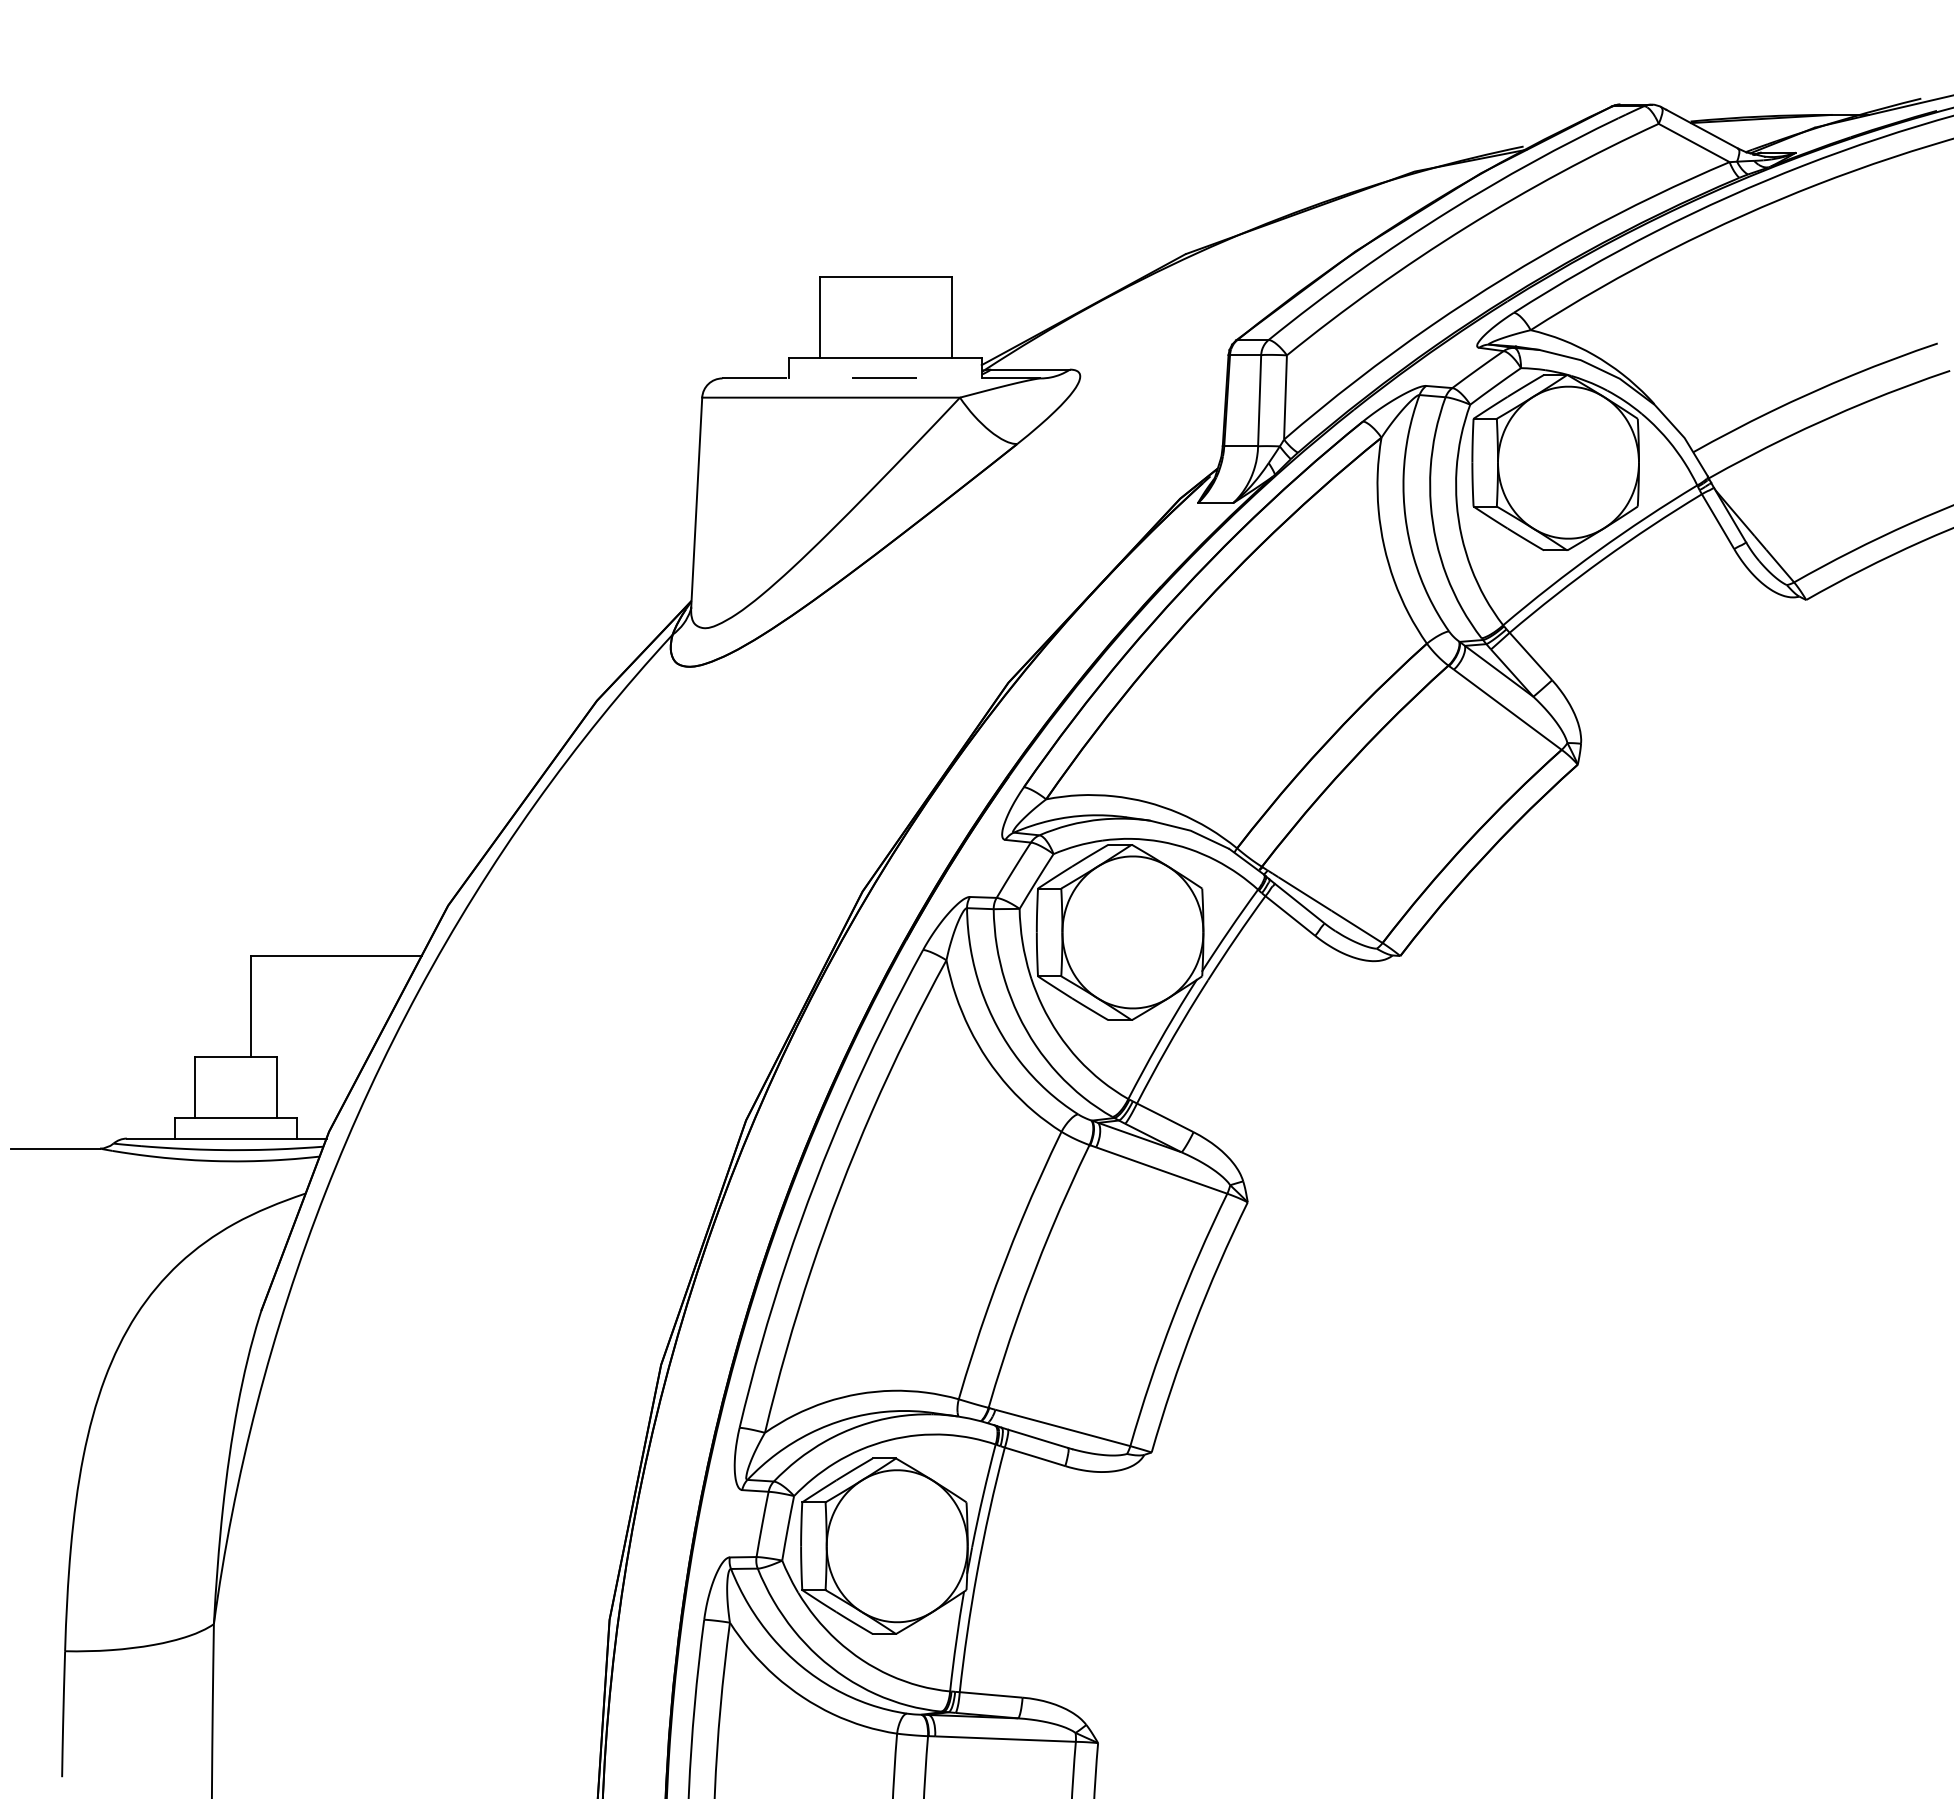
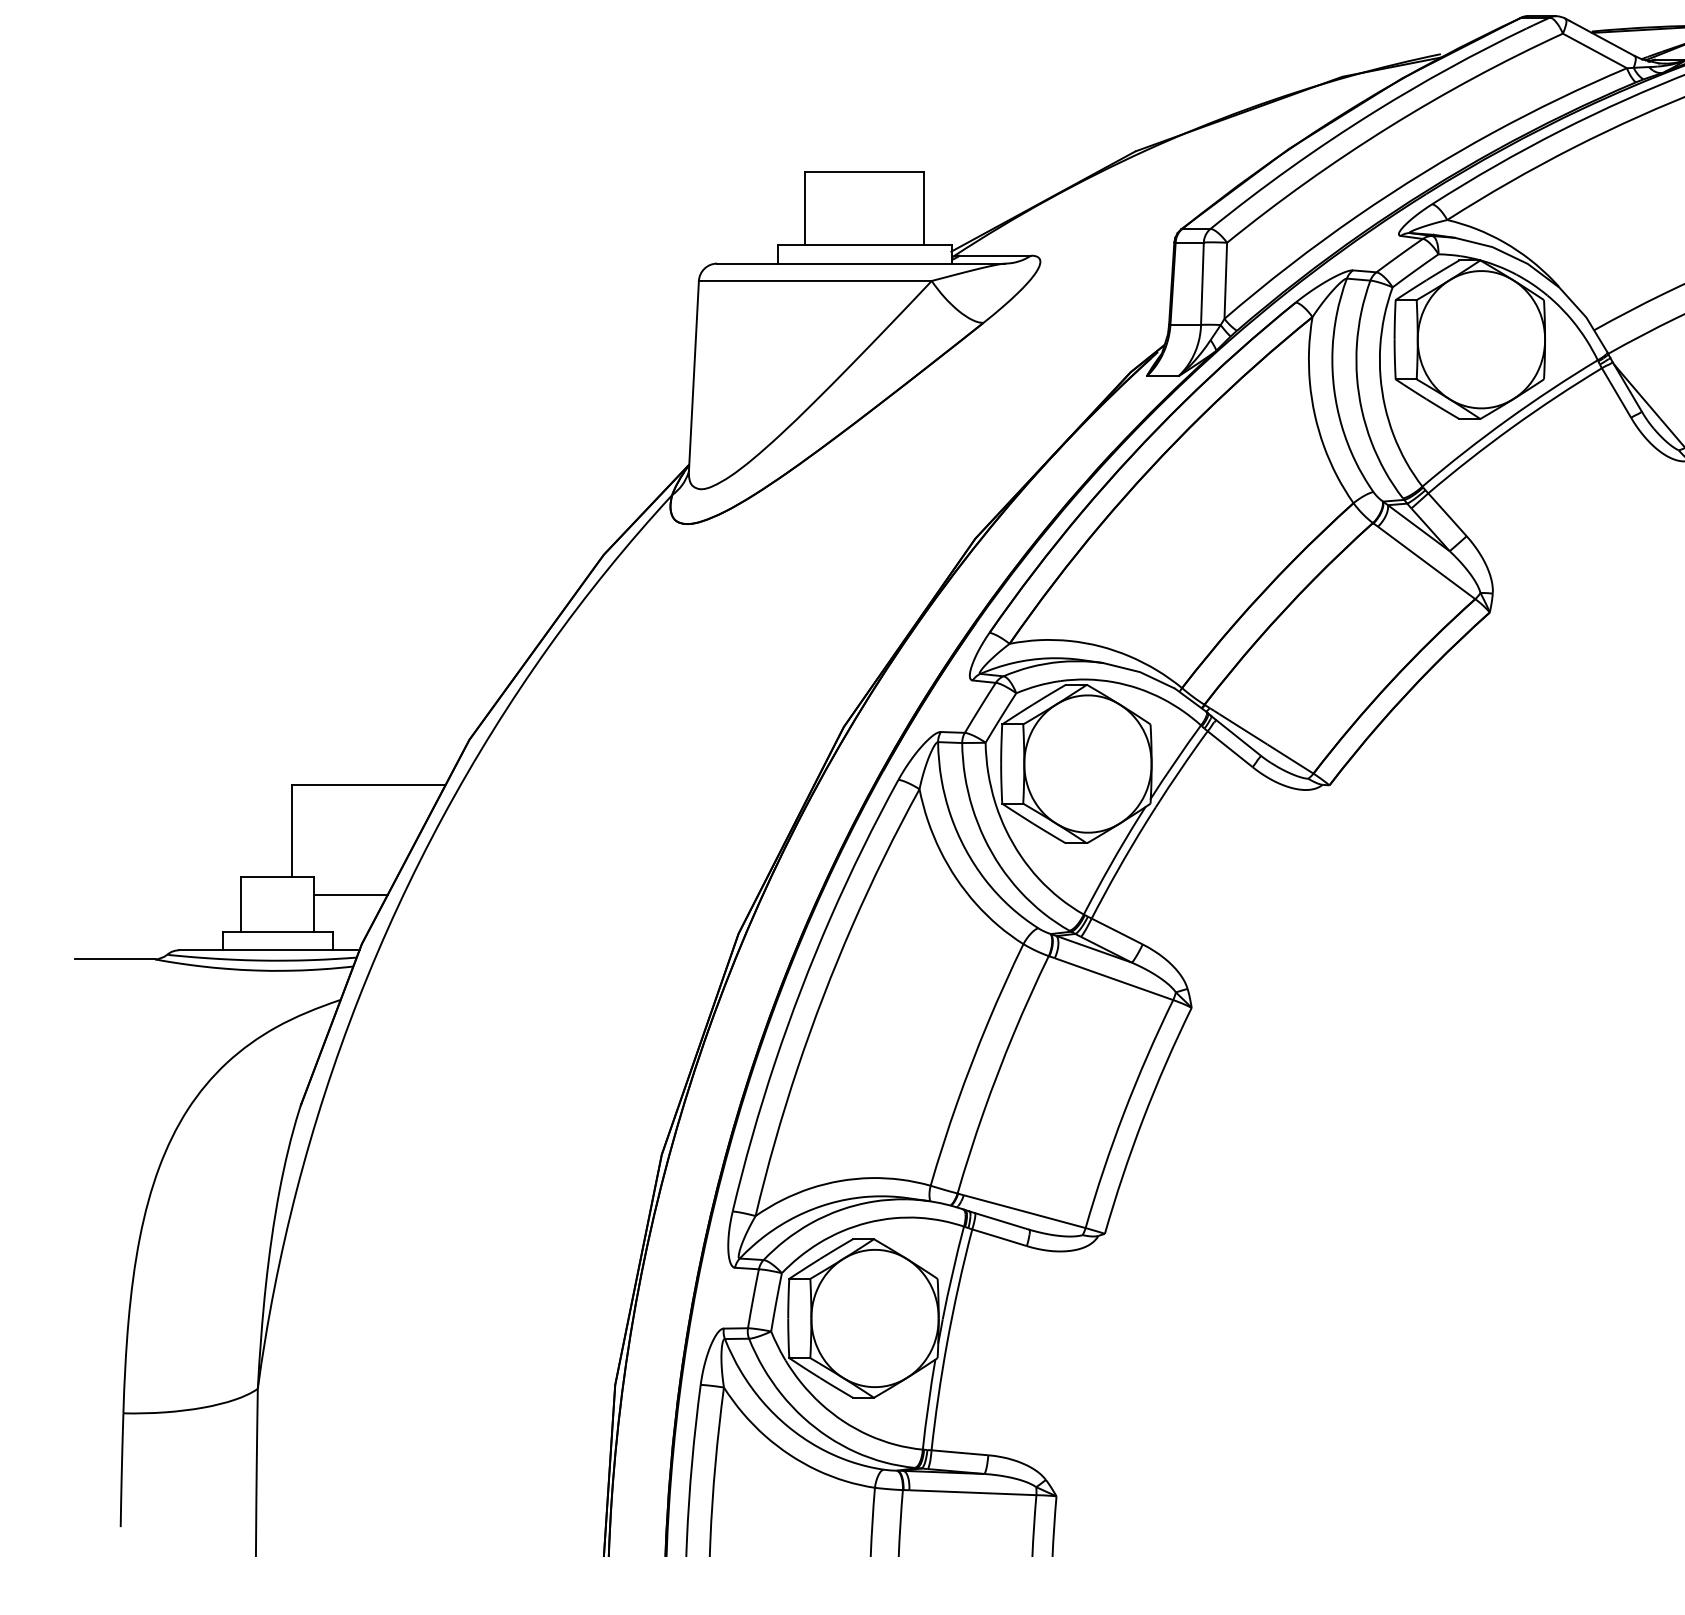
line: (882, 378) -> (861, 263), dashed -> solid
line: (316, 1077) -> (350, 895), added

